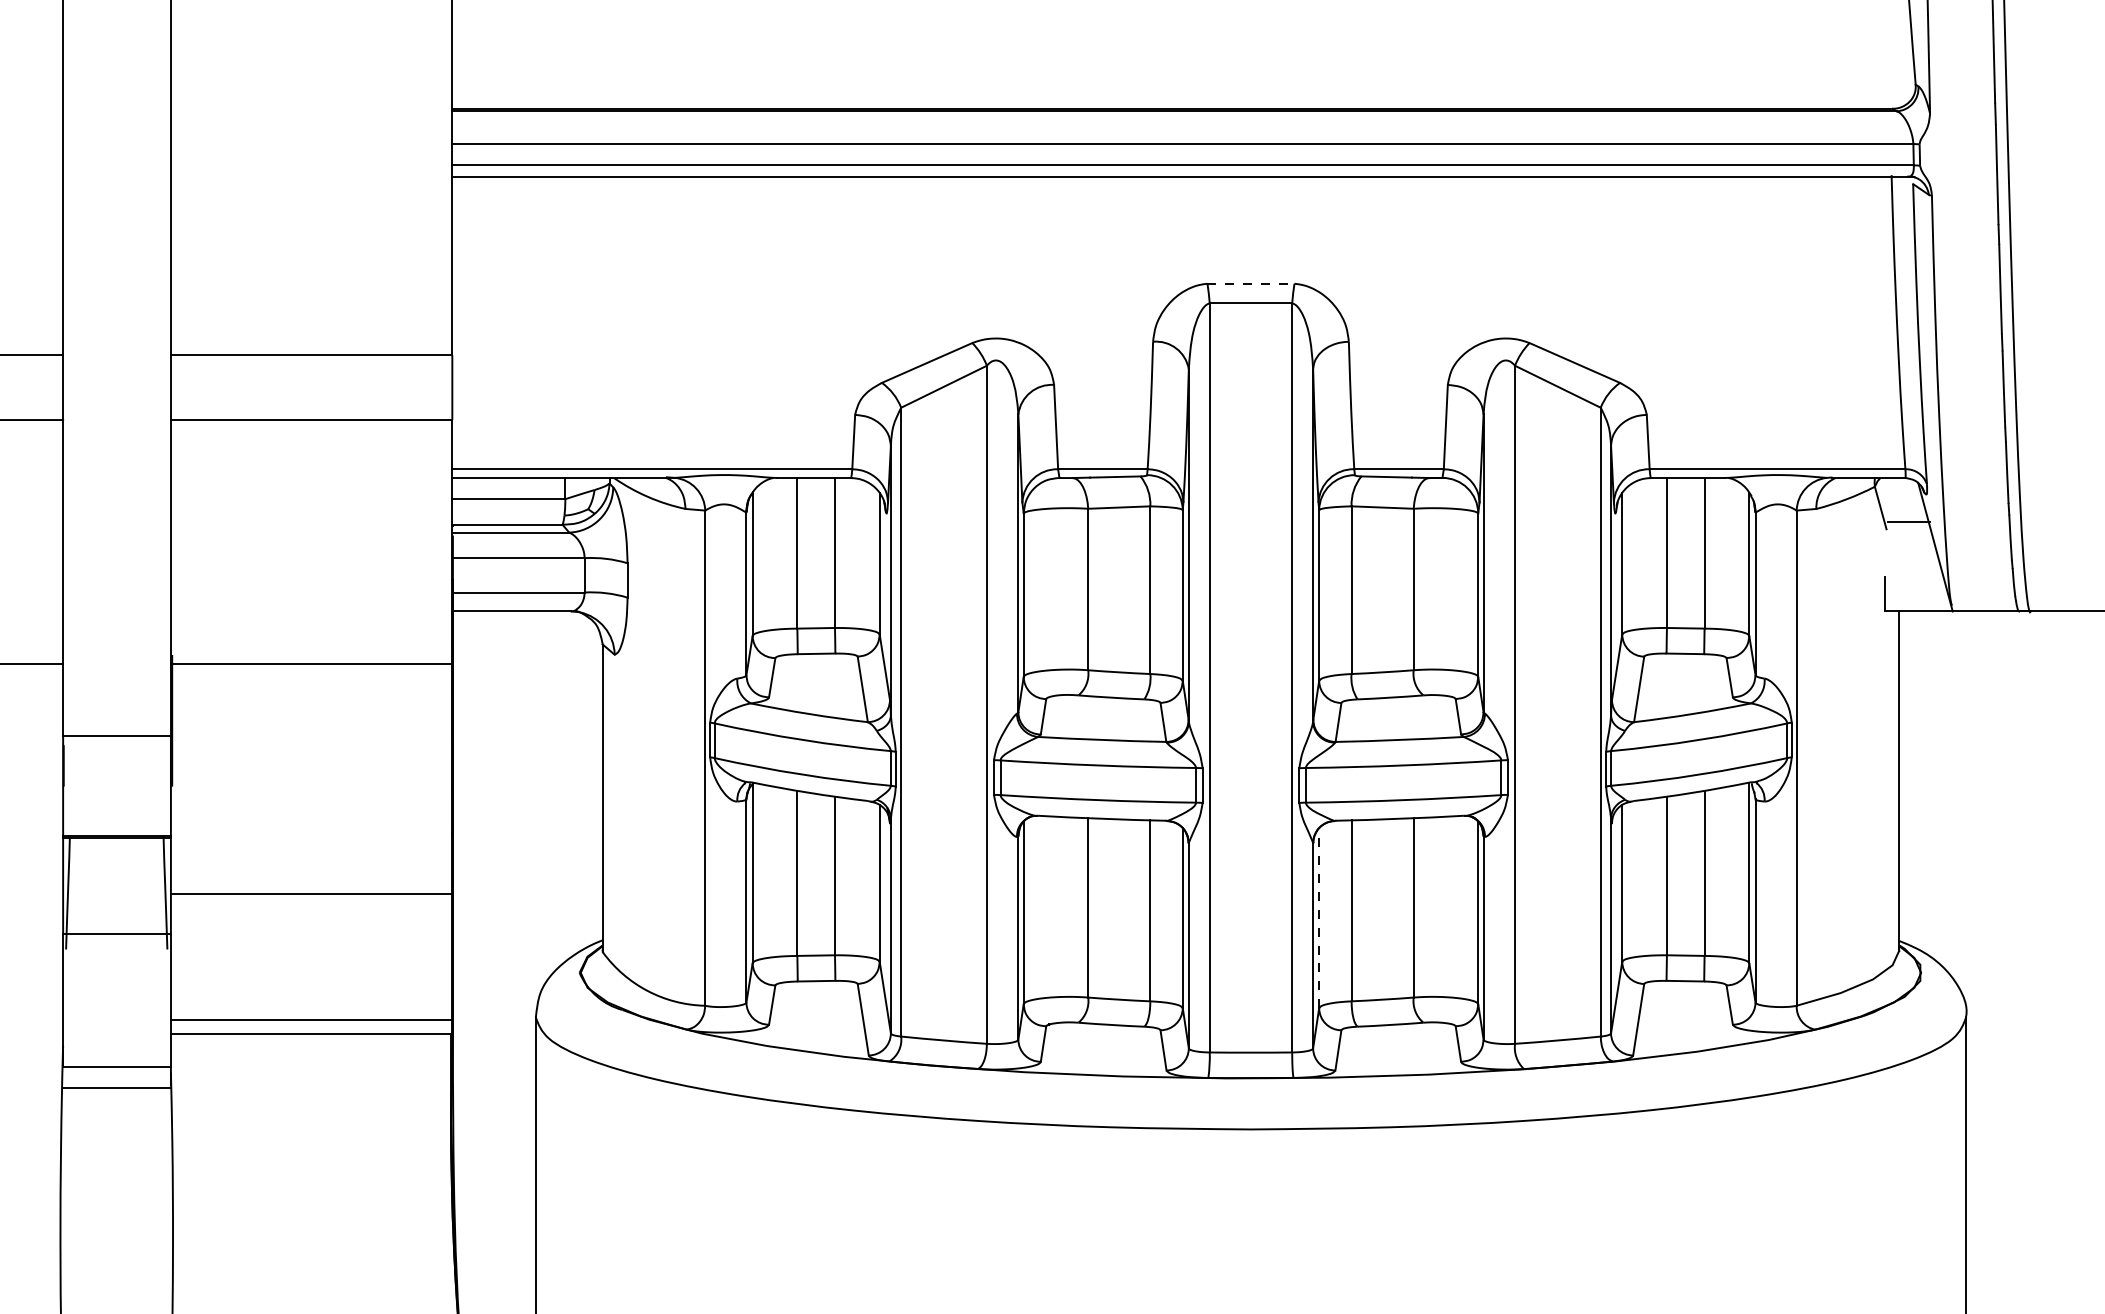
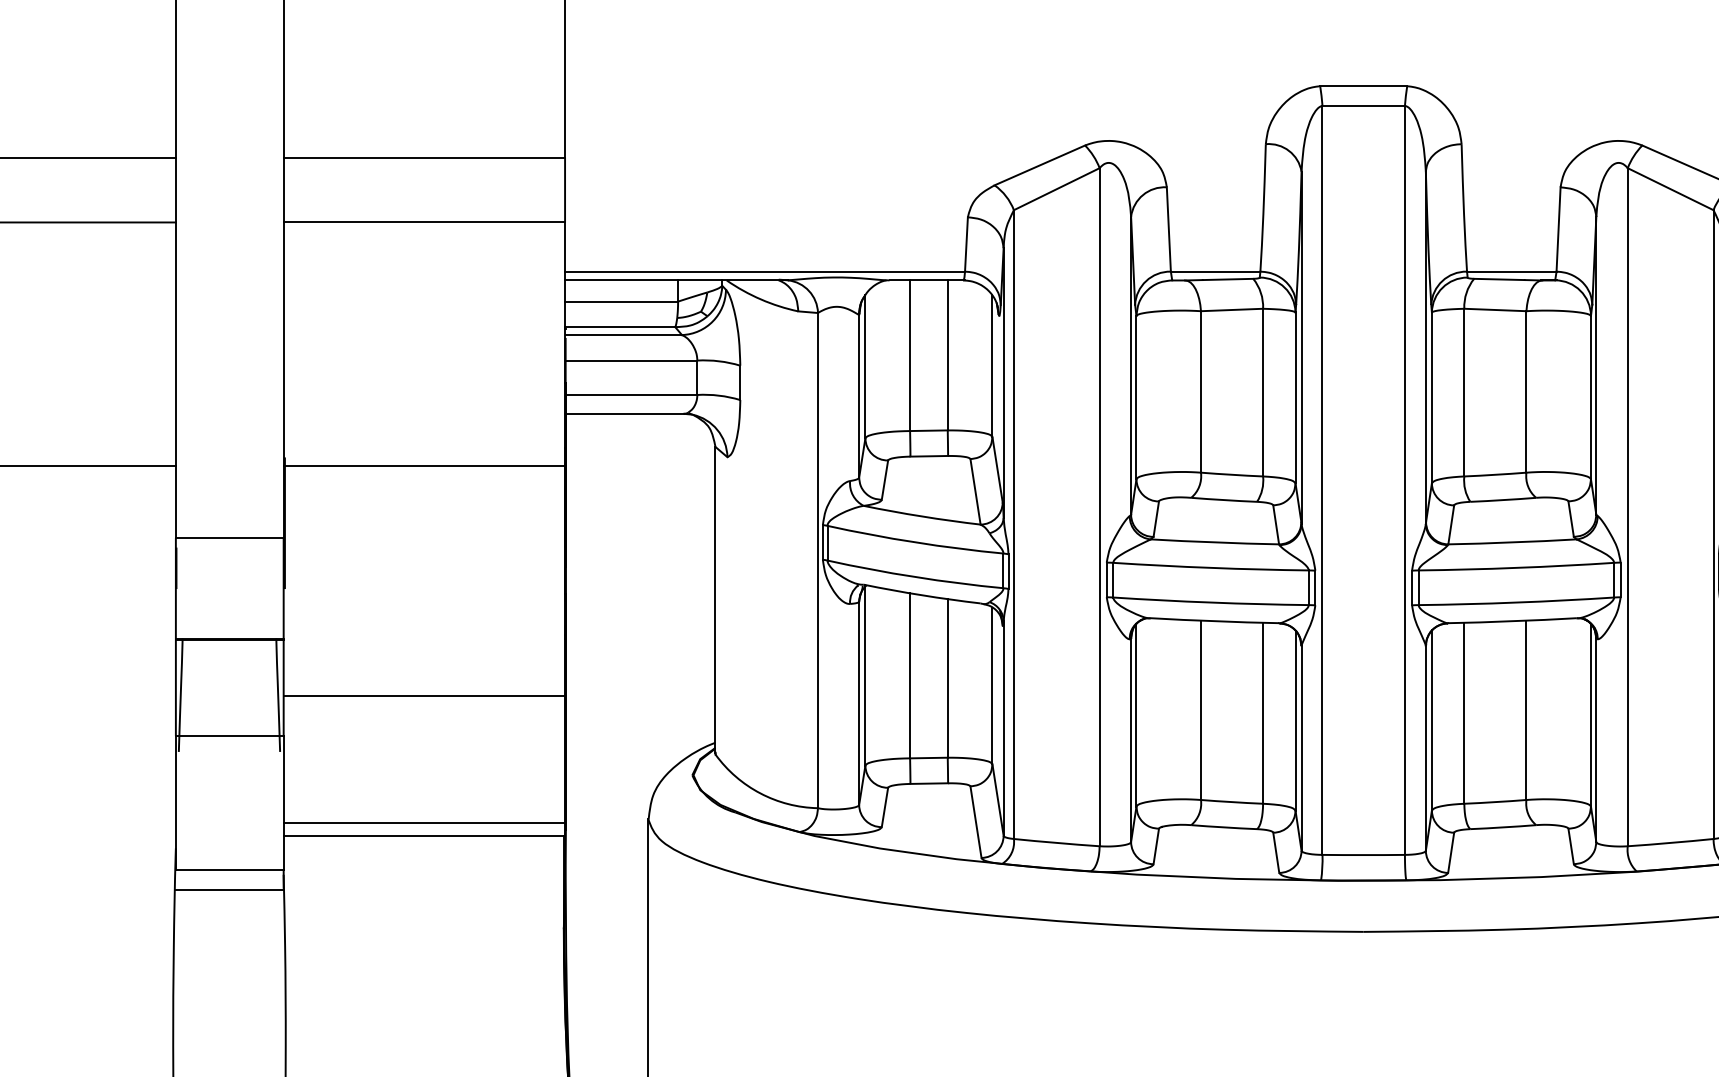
line: (1250, 283) -> (1363, 85), dashed -> solid
line: (1319, 917) -> (1432, 719), dashed -> solid

